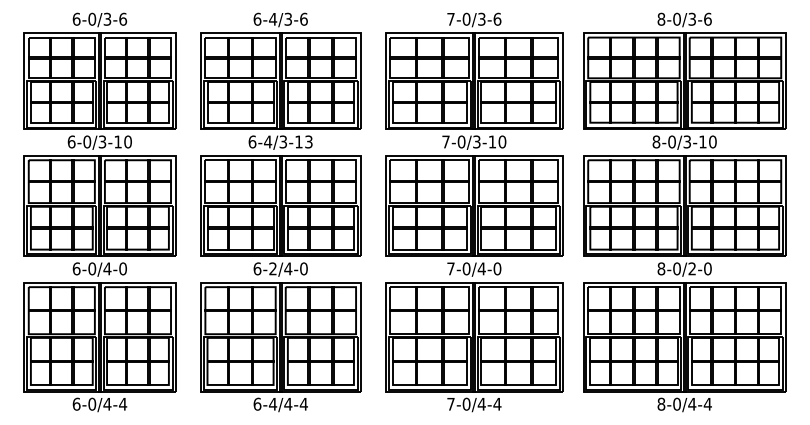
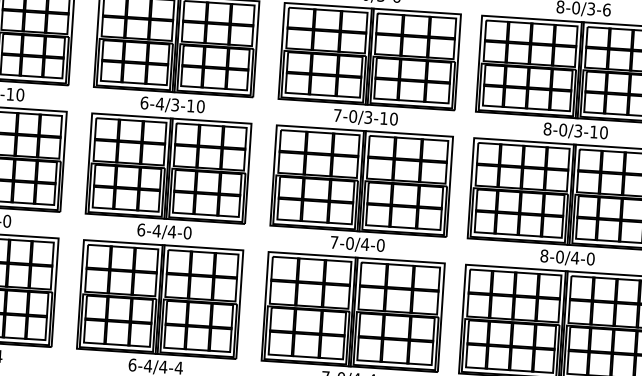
text: (308, 141) -> (200, 106), 6-4/3-13 -> 6-4/3-10
text: (273, 268) -> (157, 230), 6-2/4-0 -> 6-4/4-0
text: (692, 268) -> (575, 257), 8-0/2-0 -> 8-0/4-0

